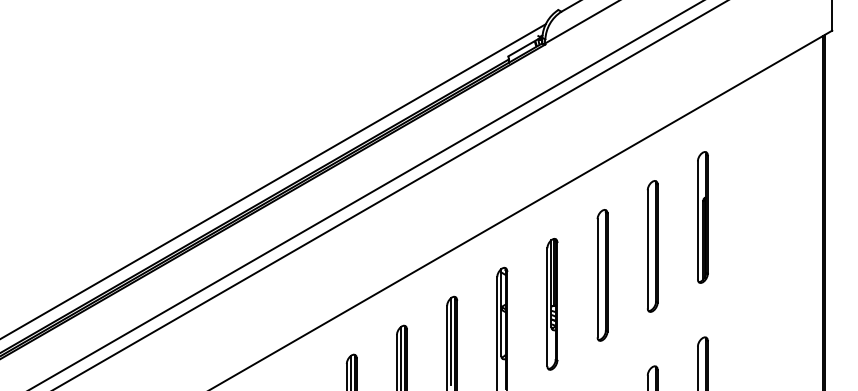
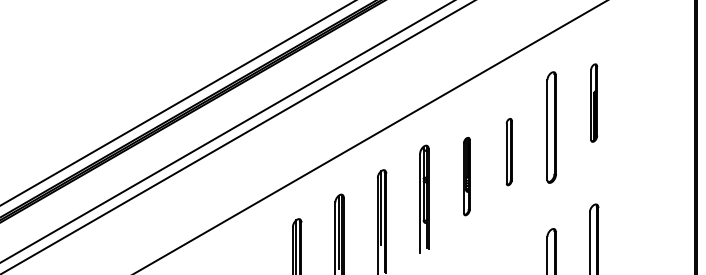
part: (702, 217) -> (593, 103), size x0.7
part: (602, 275) -> (509, 152), size x0.6
part: (552, 304) -> (466, 176), size x0.7

